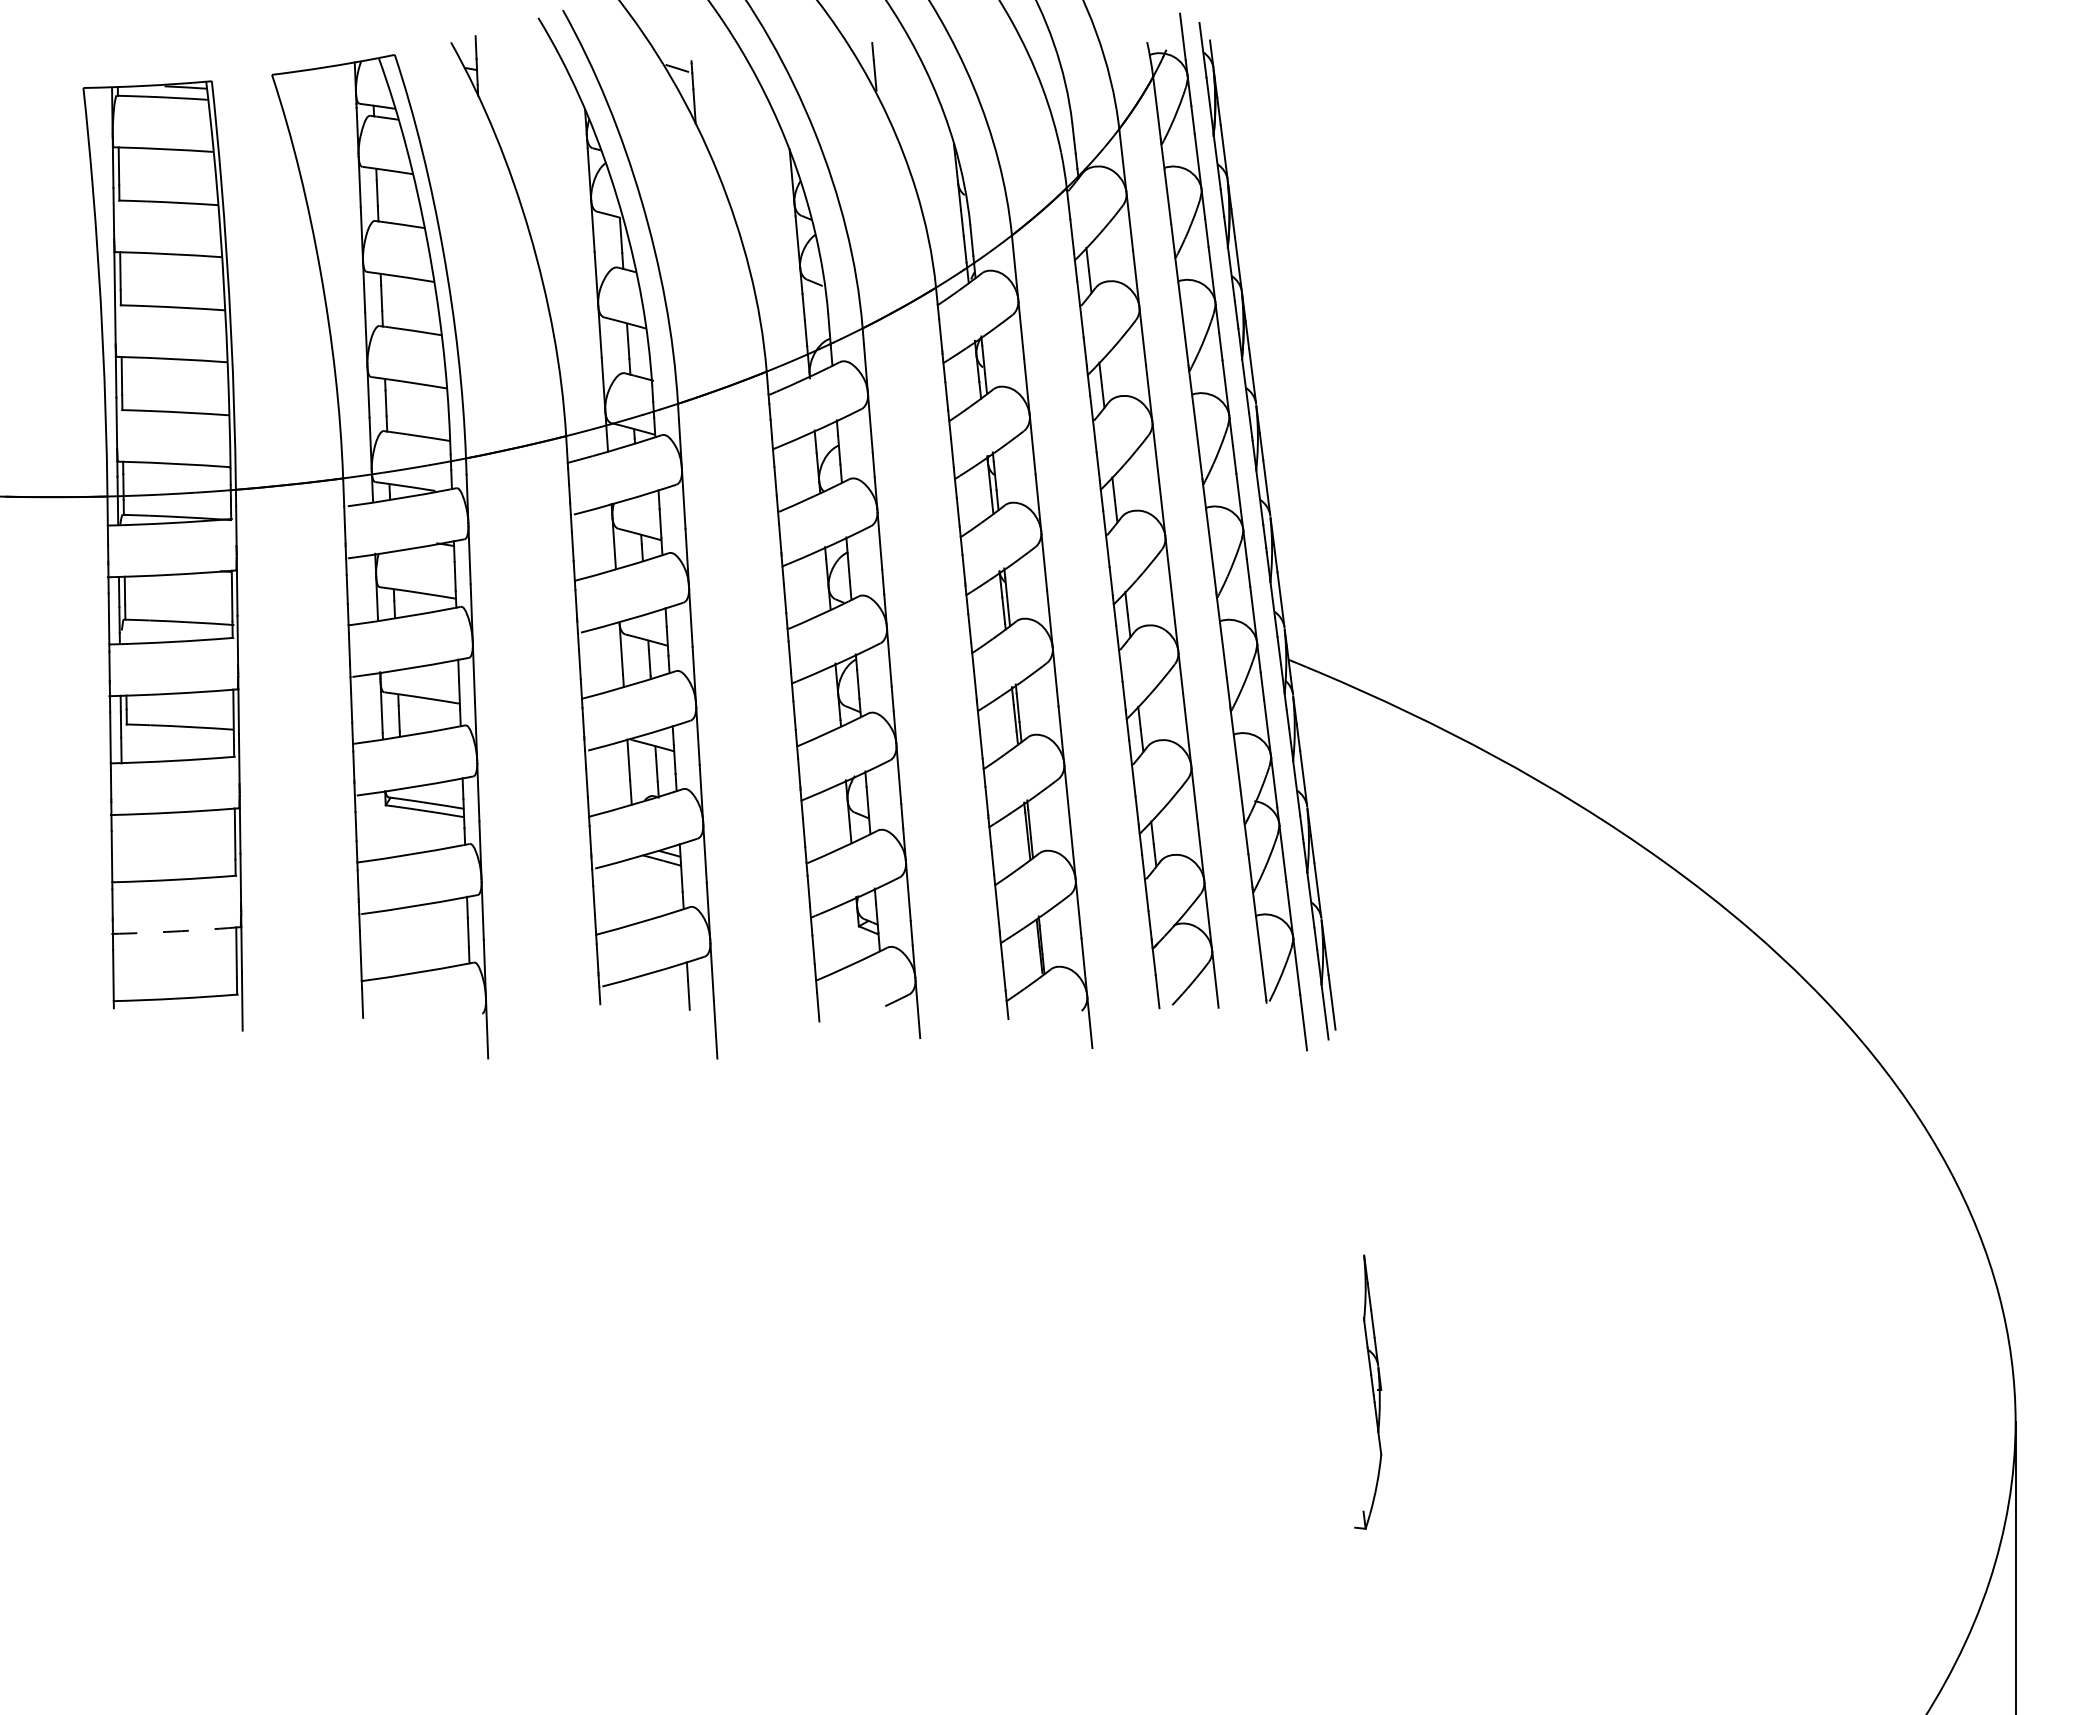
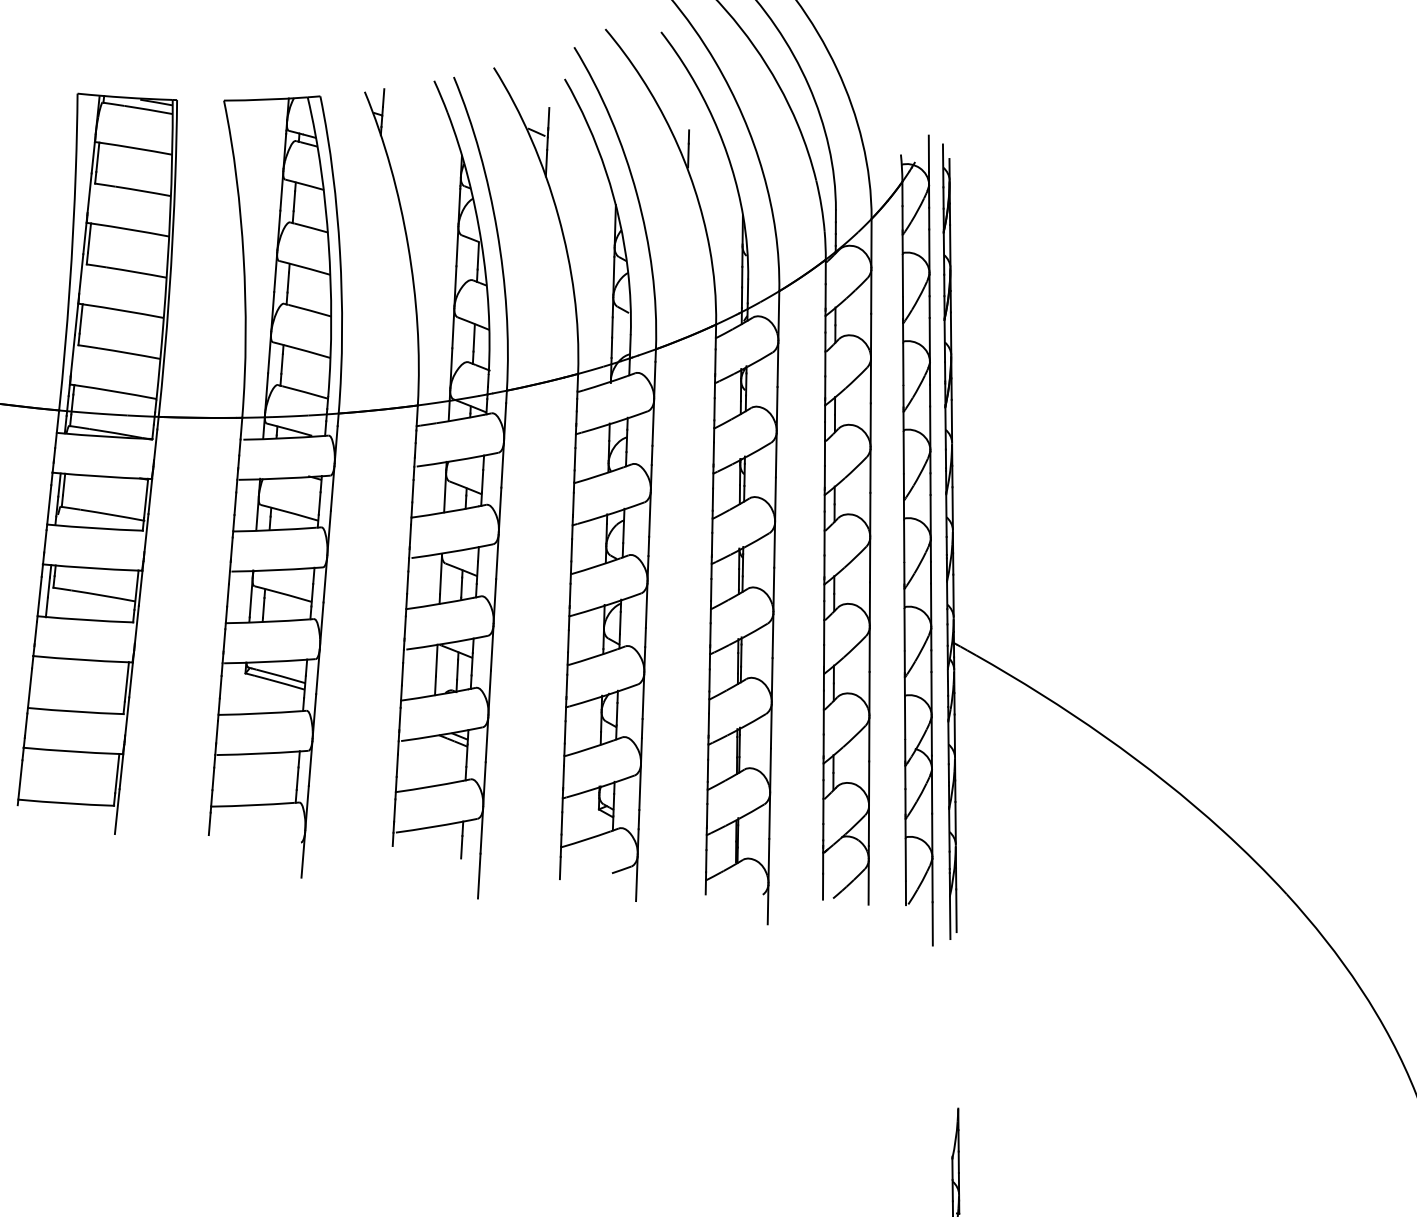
line: (690, 48) -> (548, 118), added
arc: (173, 931) -> (70, 751), dashed -> solid

